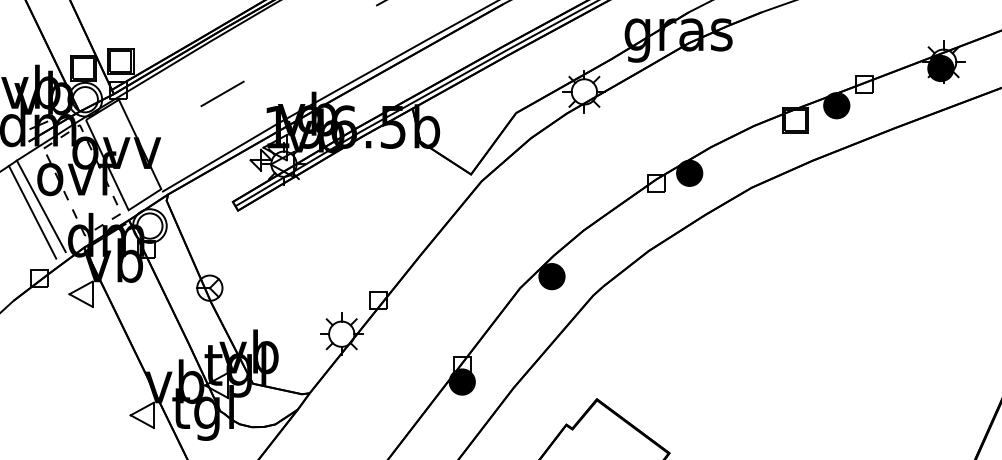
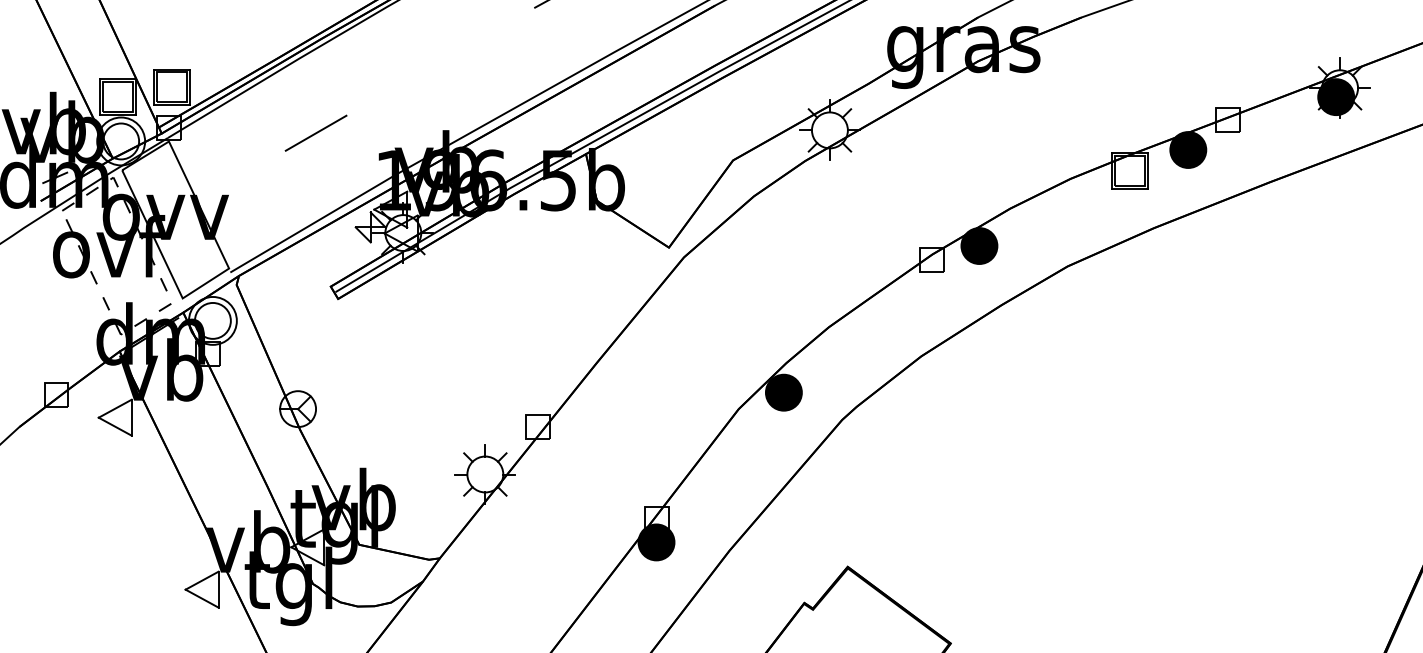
line: (41, 206) -> (58, 292), removed
line: (32, 212) -> (45, 301), removed

